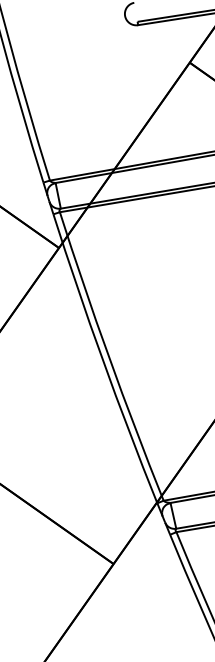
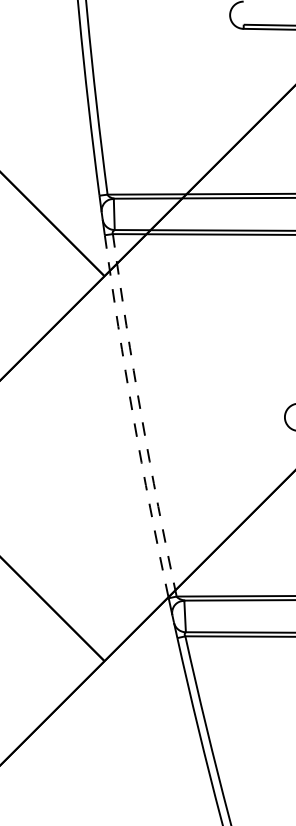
arc: (109, 357) -> (141, 415), solid -> dashed
arc: (102, 359) -> (133, 417), solid -> dashed

